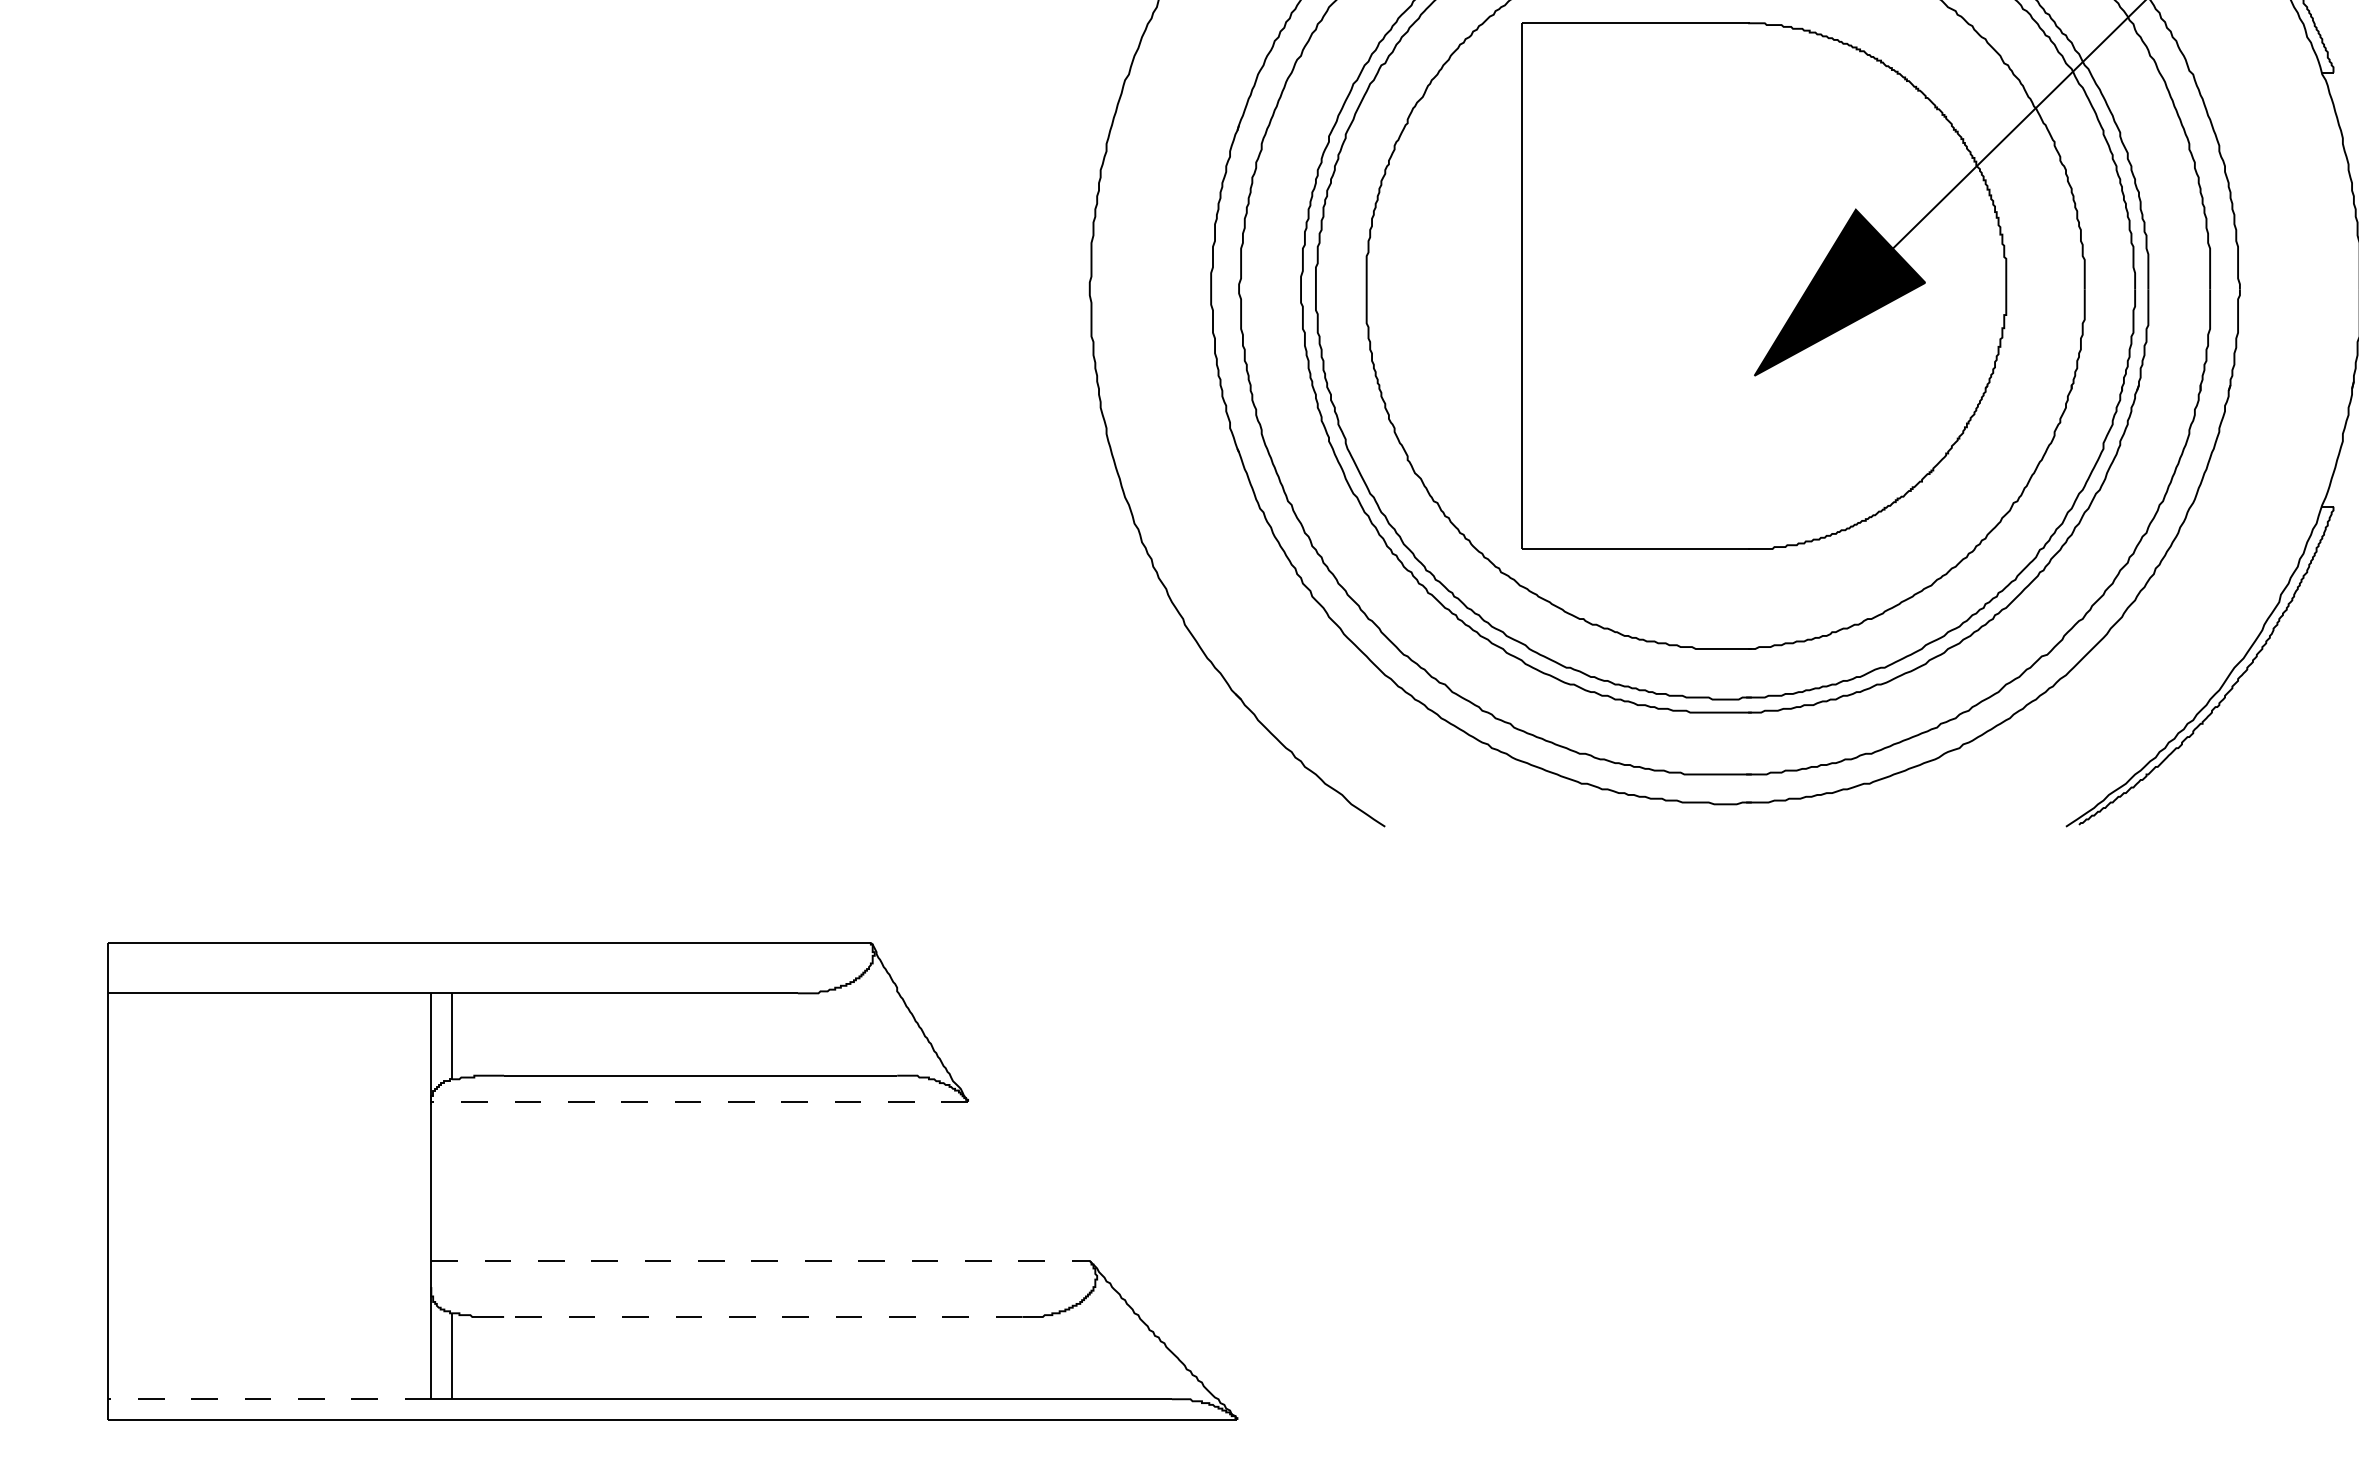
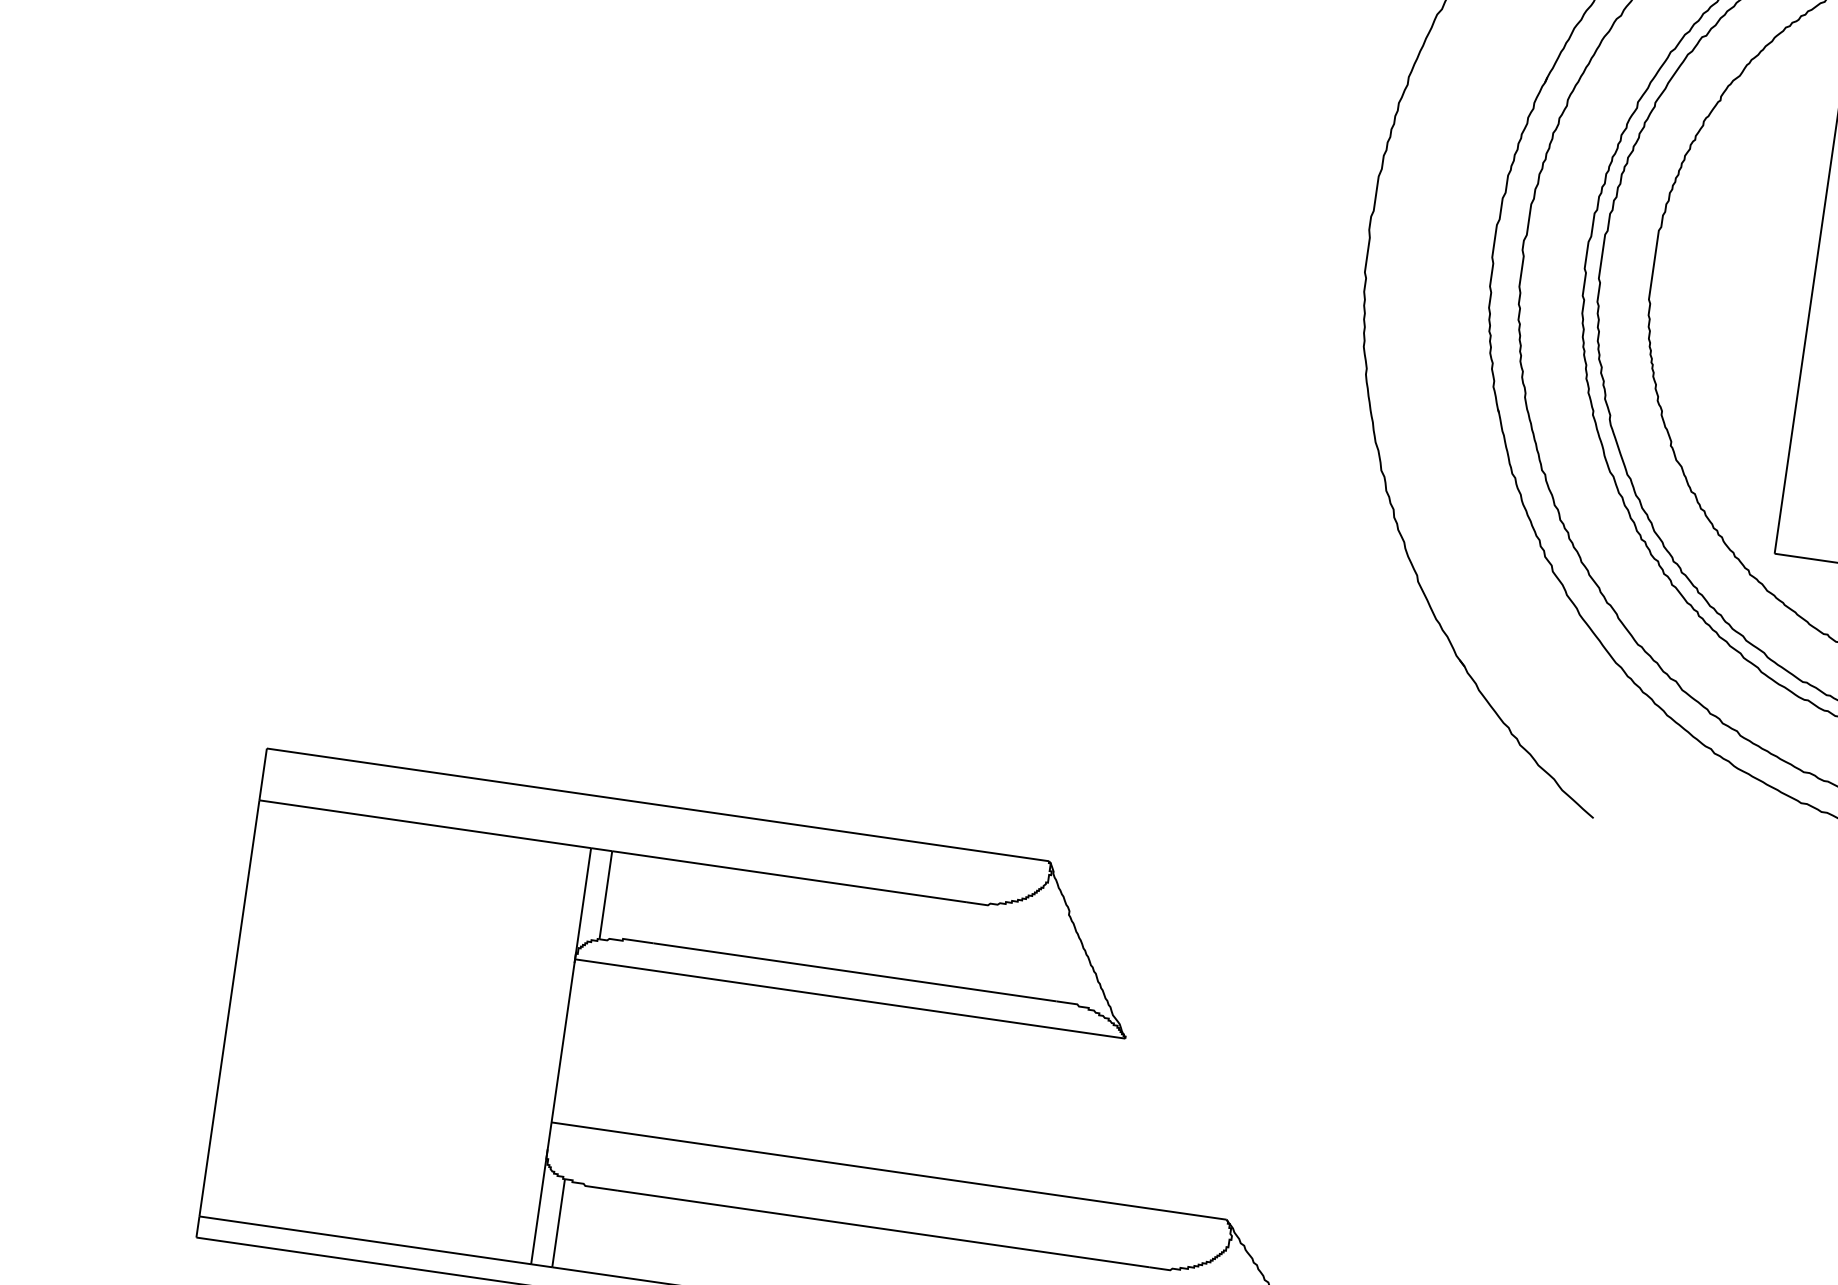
line: (699, 1101) -> (850, 998), dashed -> solid
line: (761, 1260) -> (890, 1170), dashed -> solid
line: (762, 1316) -> (882, 1228), dashed -> solid
line: (269, 1399) -> (365, 1240), dashed -> solid

